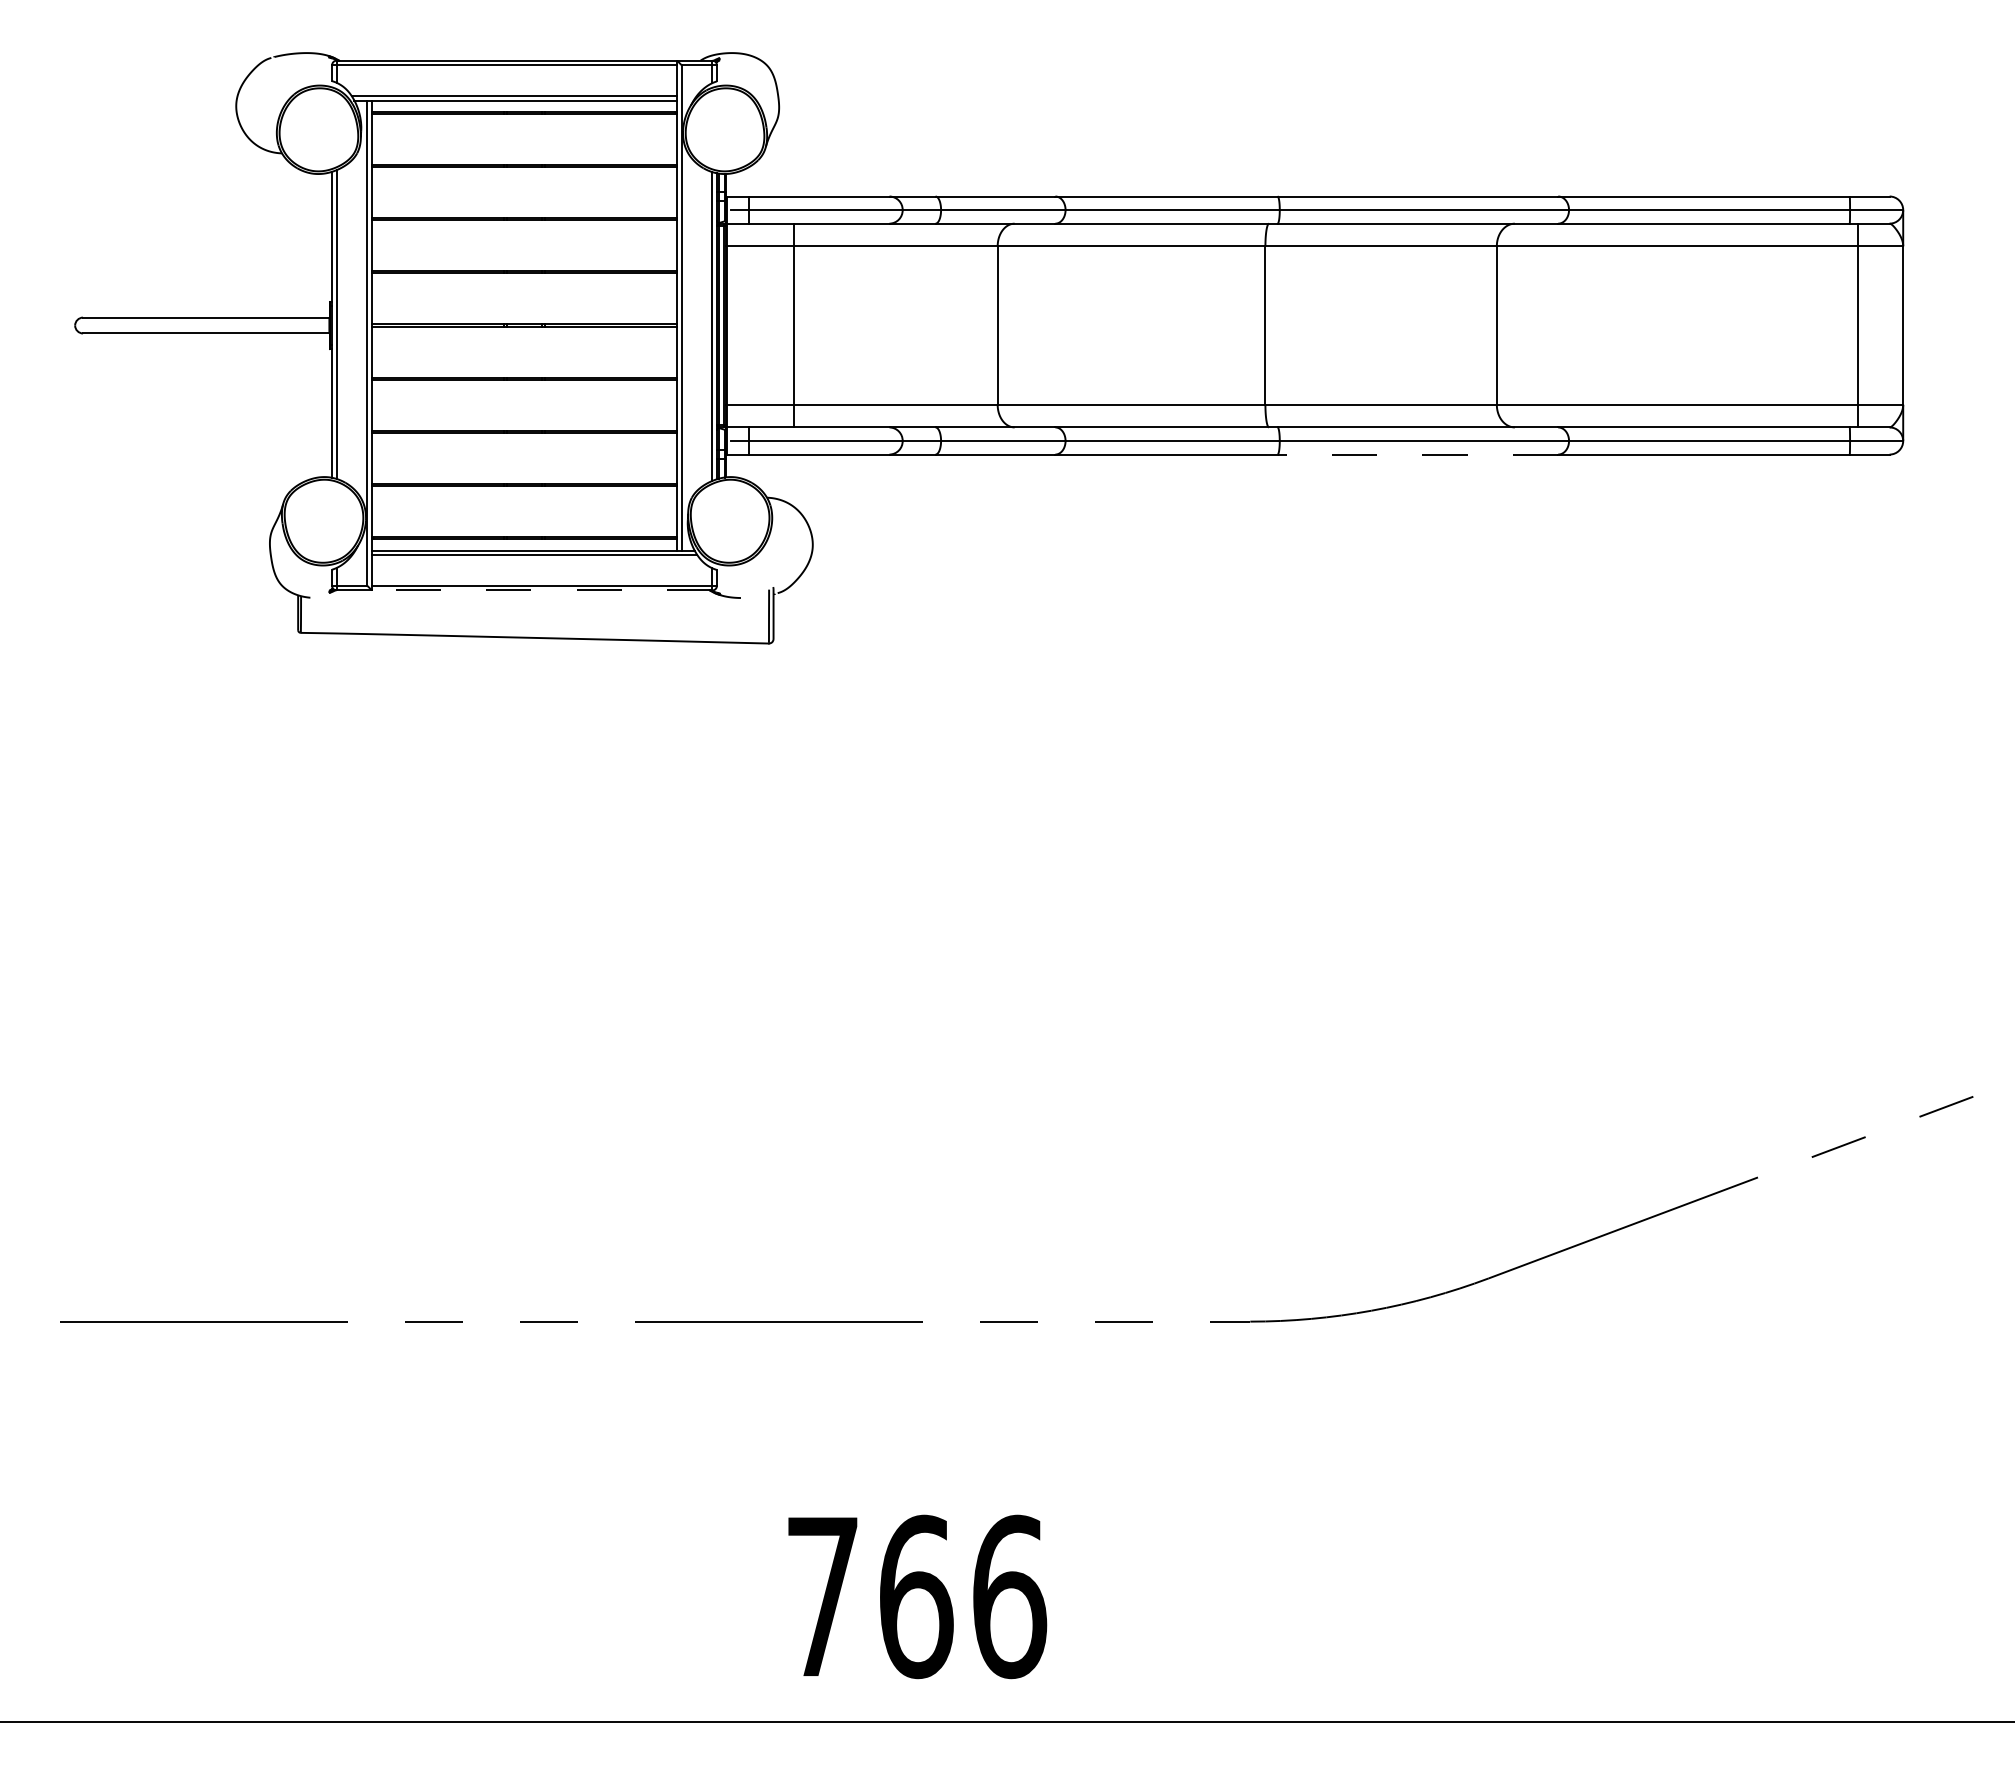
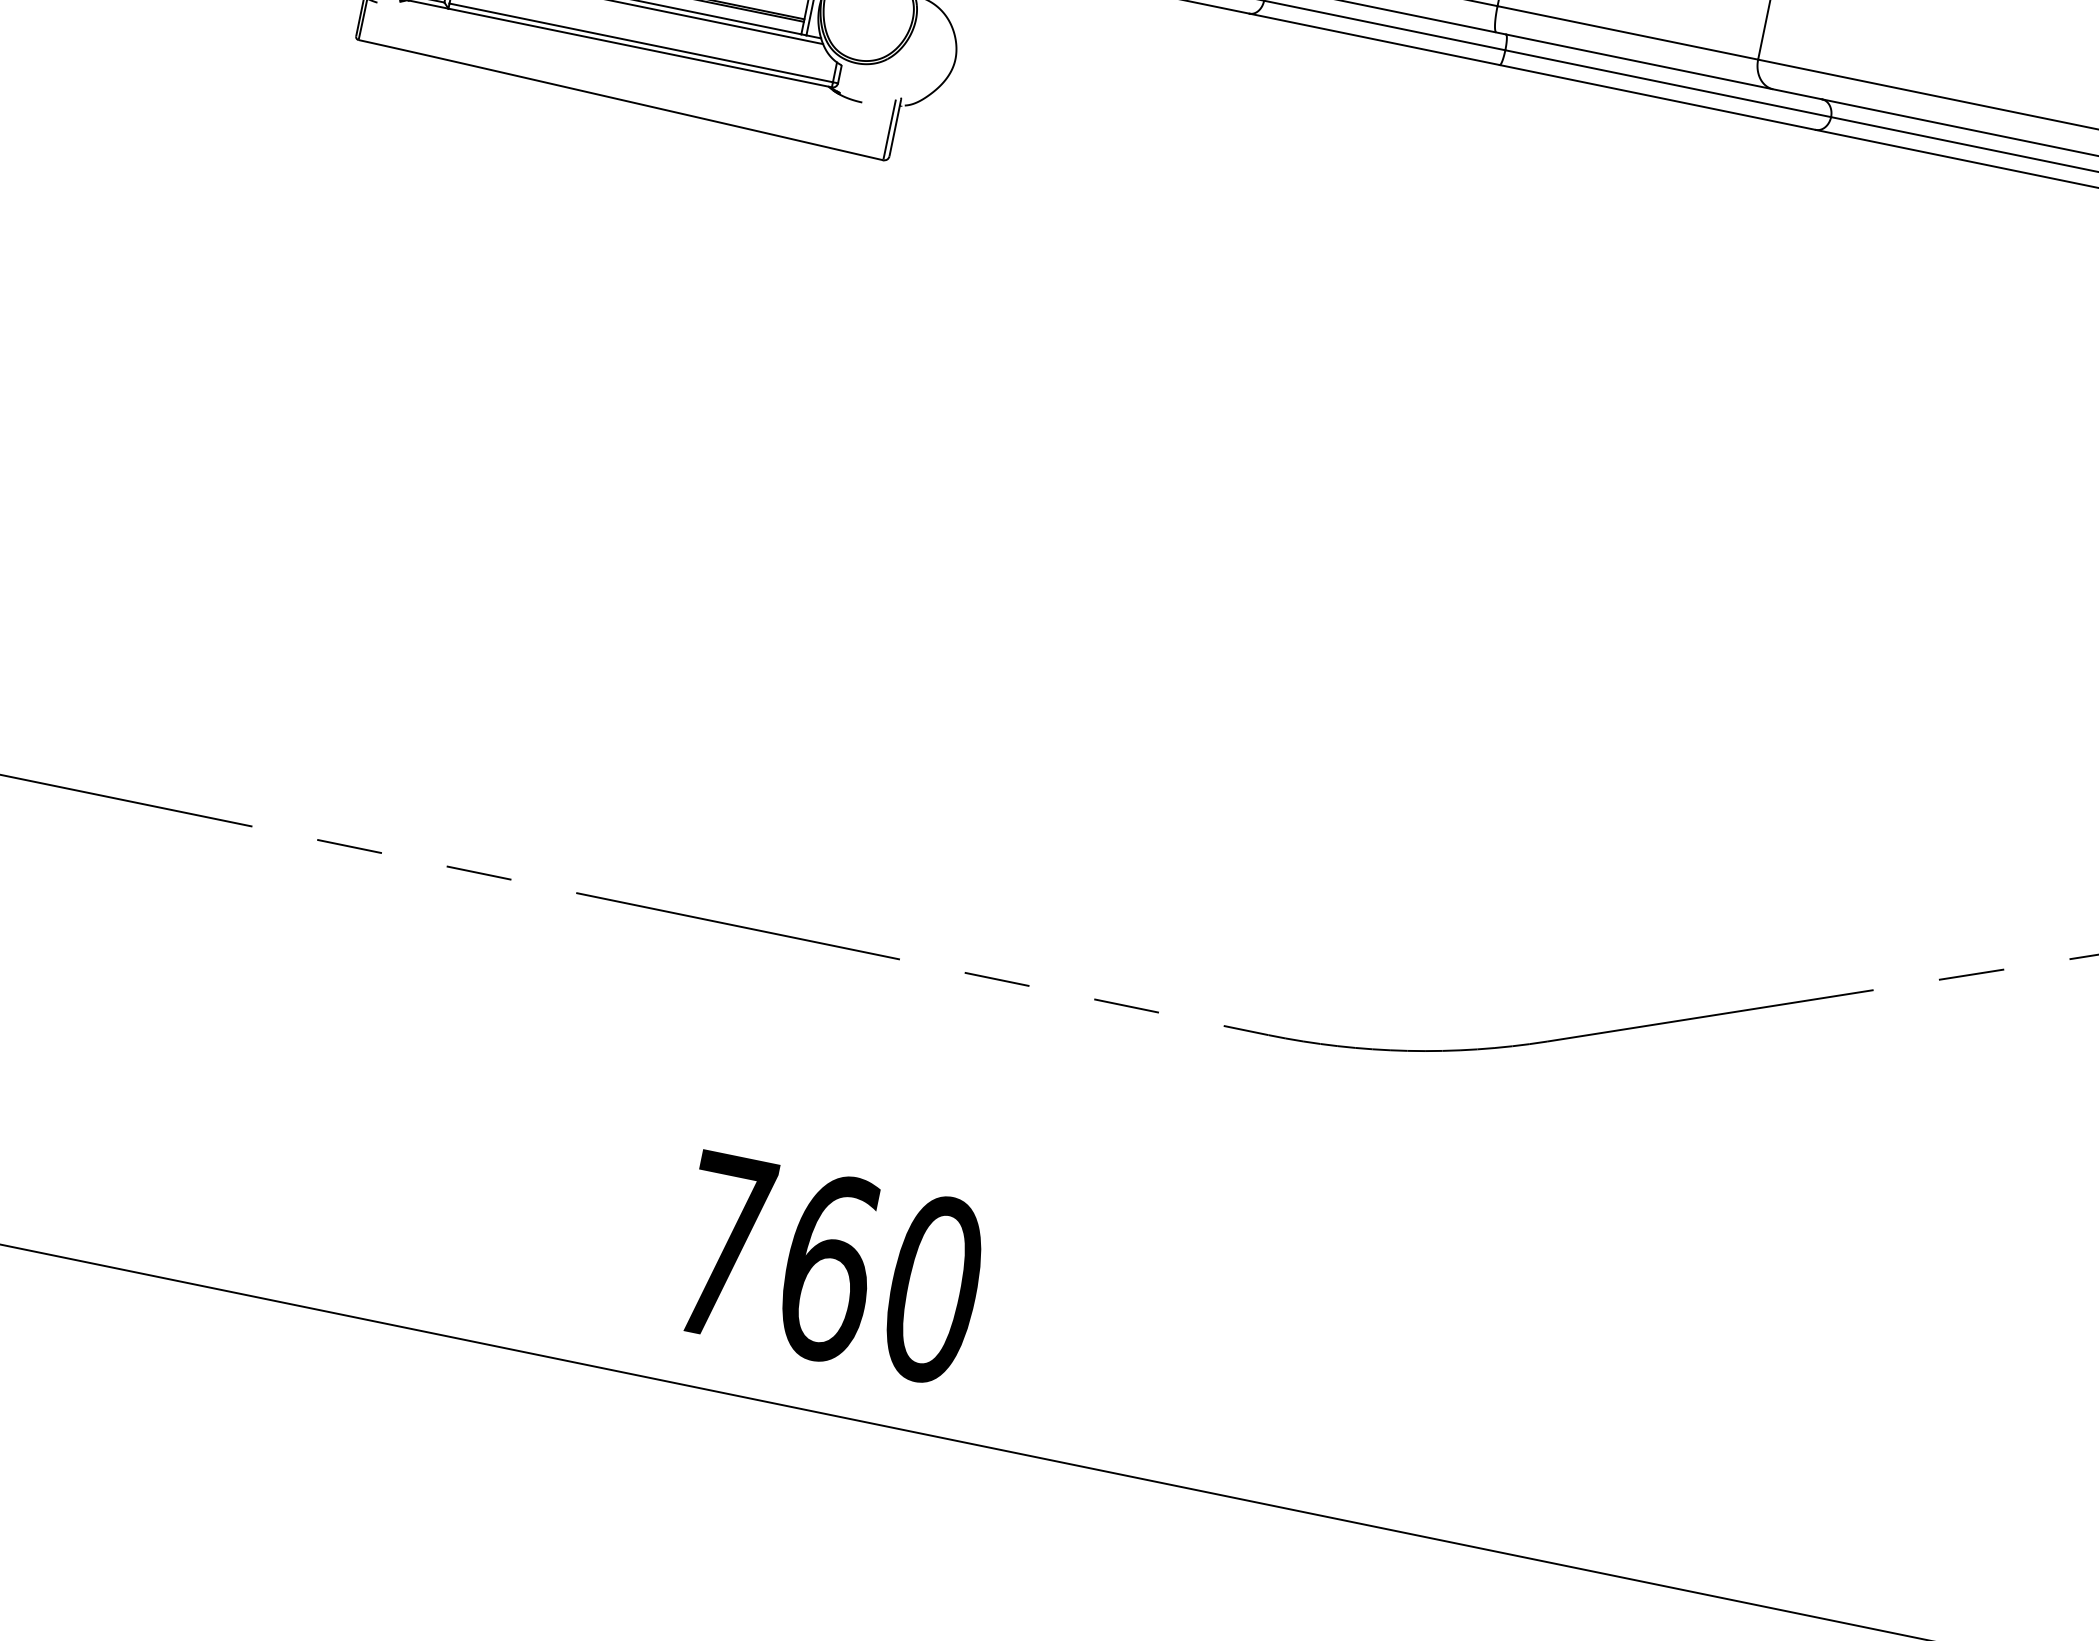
line: (1417, 454) -> (1657, 97), dashed -> solid
line: (541, 590) -> (639, 47), dashed -> solid
text: (1009, 1596) -> (933, 1289), 766 -> 760

